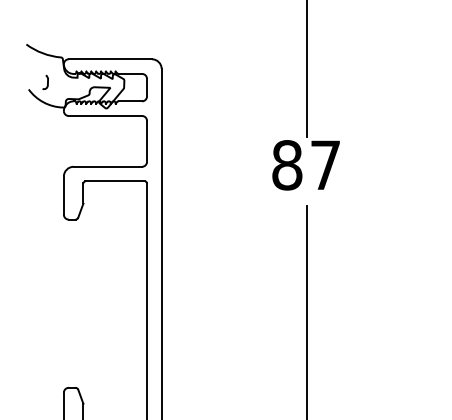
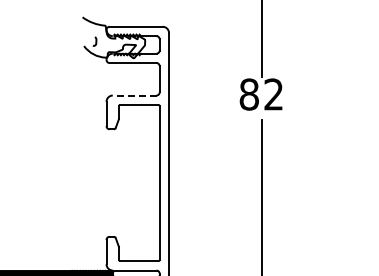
text: (325, 165) -> (273, 94), 87 -> 82
line: (107, 166) -> (134, 95), solid -> dashed

